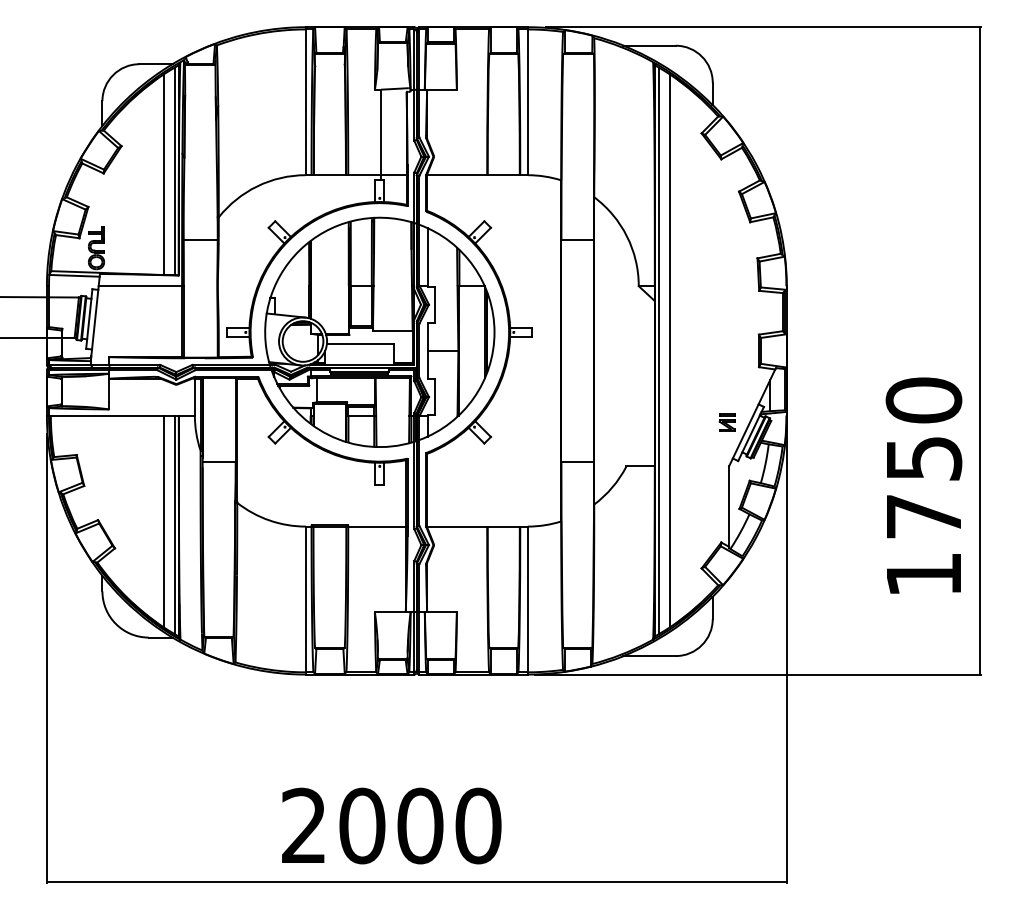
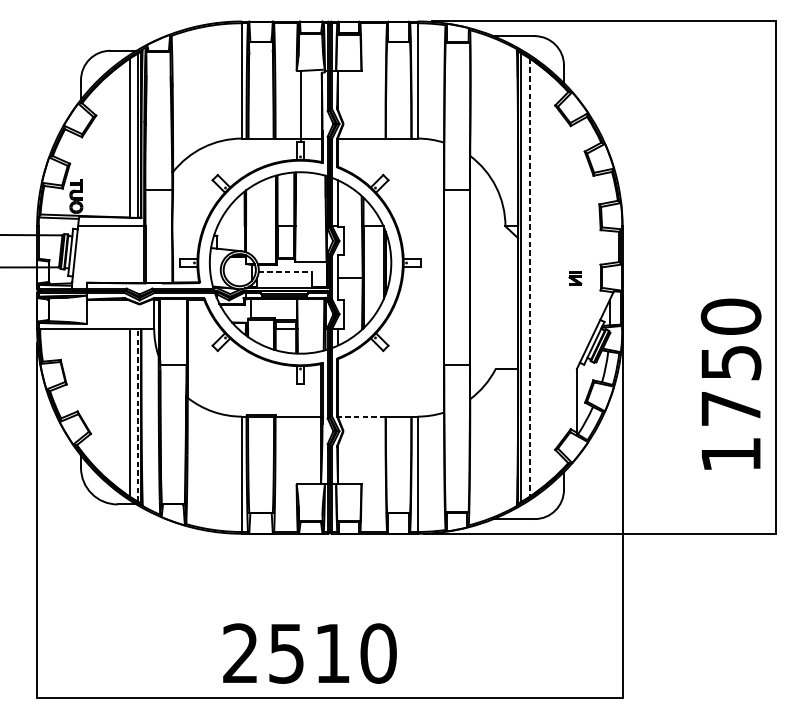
line: (360, 343) -> (285, 271), solid -> dashed
line: (669, 350) -> (529, 277), solid -> dashed
part: (726, 422) -> (574, 278), moved
line: (174, 524) -> (138, 414), solid -> dashed
line: (456, 526) -> (361, 416), solid -> dashed
text: (391, 825) -> (309, 653), 2000 -> 2510

